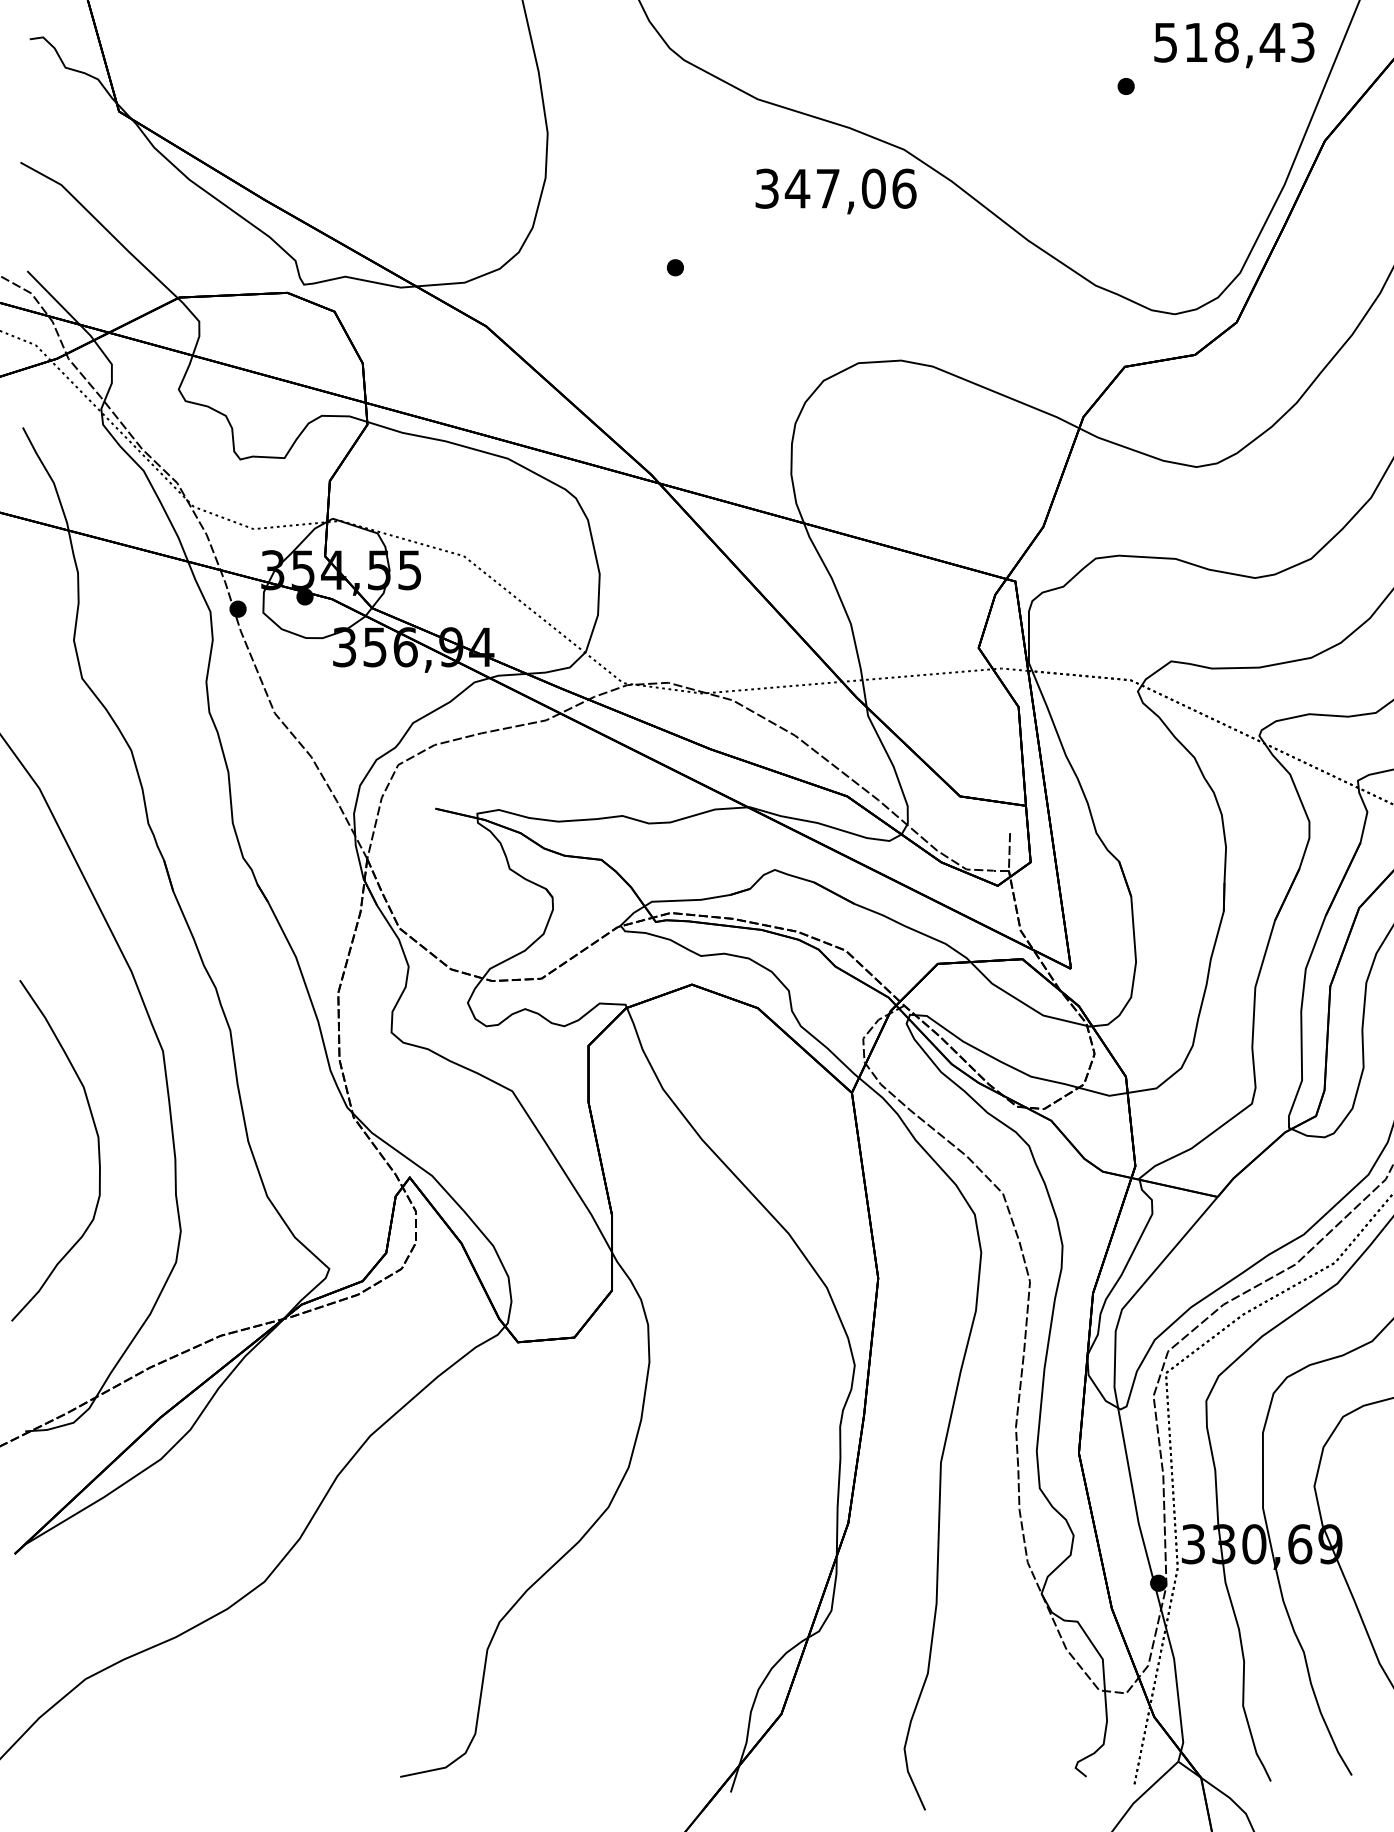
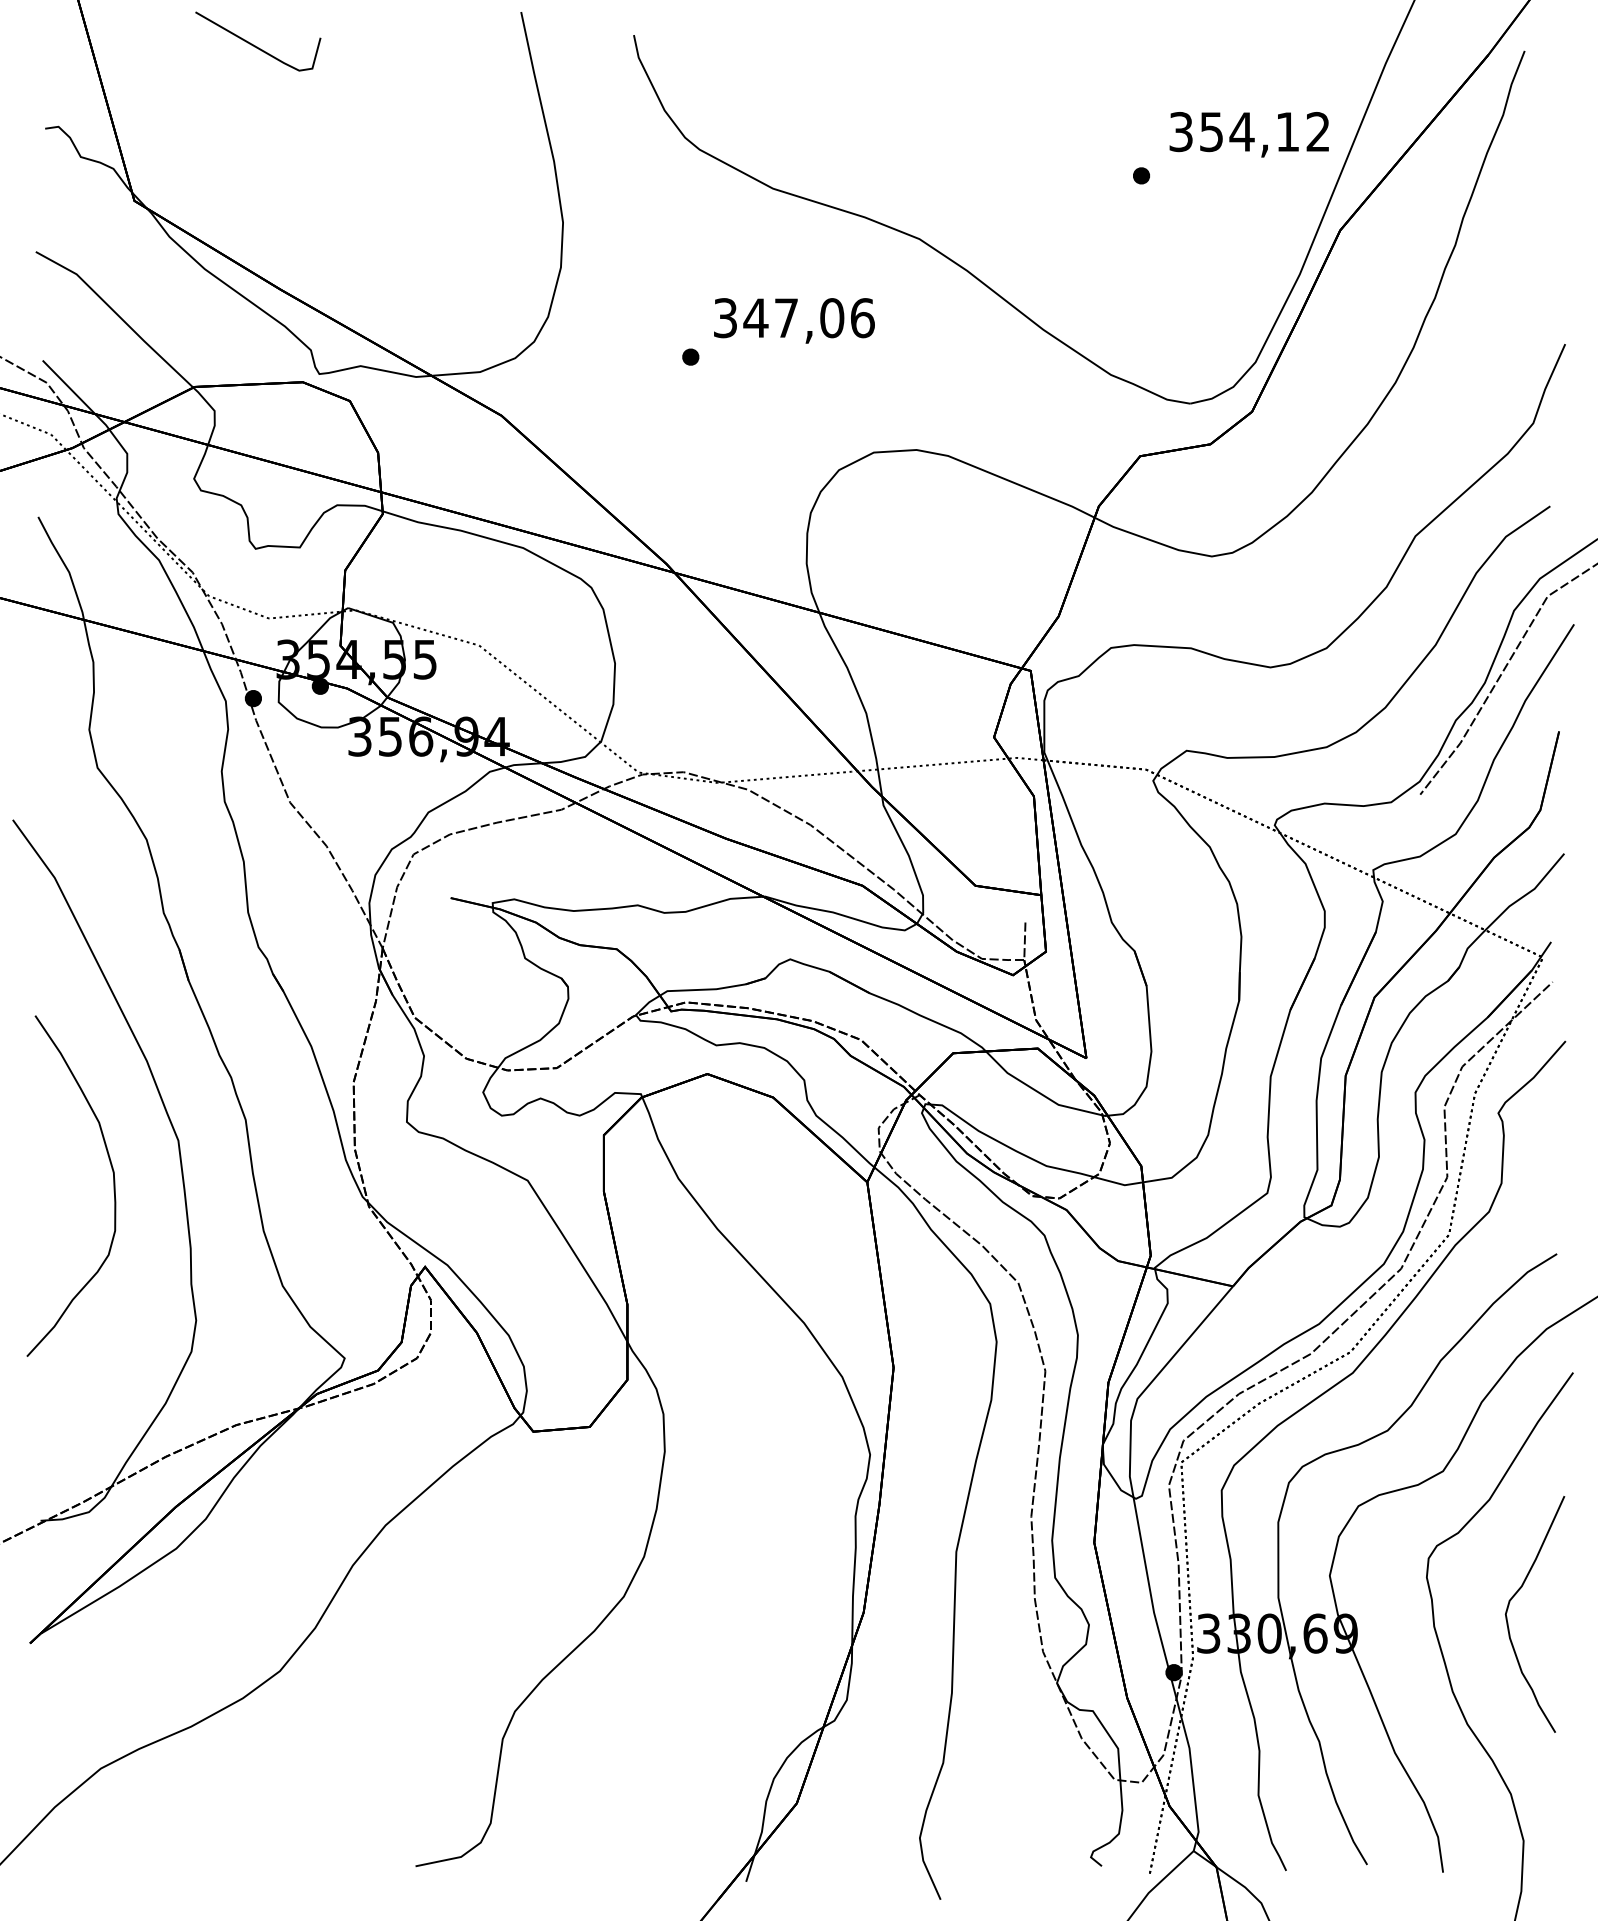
text: (1234, 43) -> (1249, 132), 518,43 -> 354,12
text: (836, 191) -> (794, 320), moved
curve: (98, 1150) -> (113, 1185), moved

